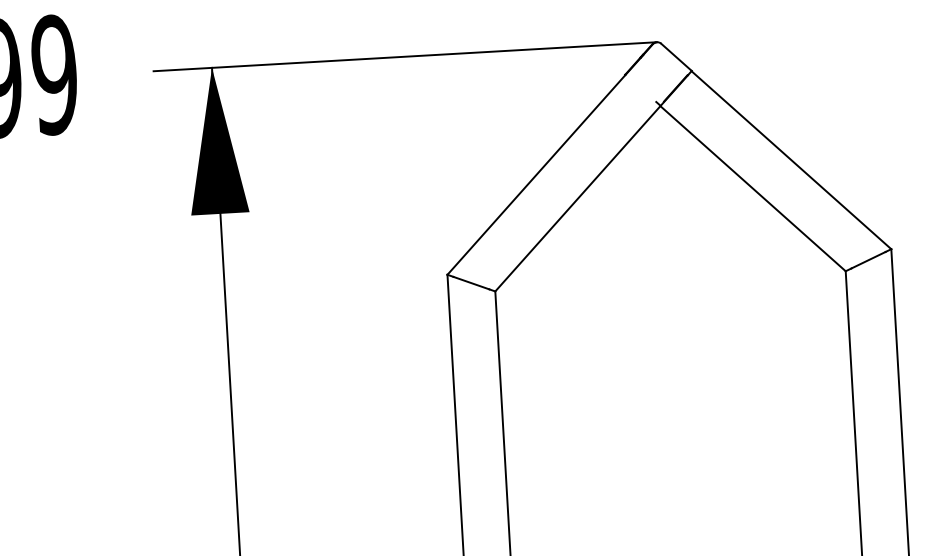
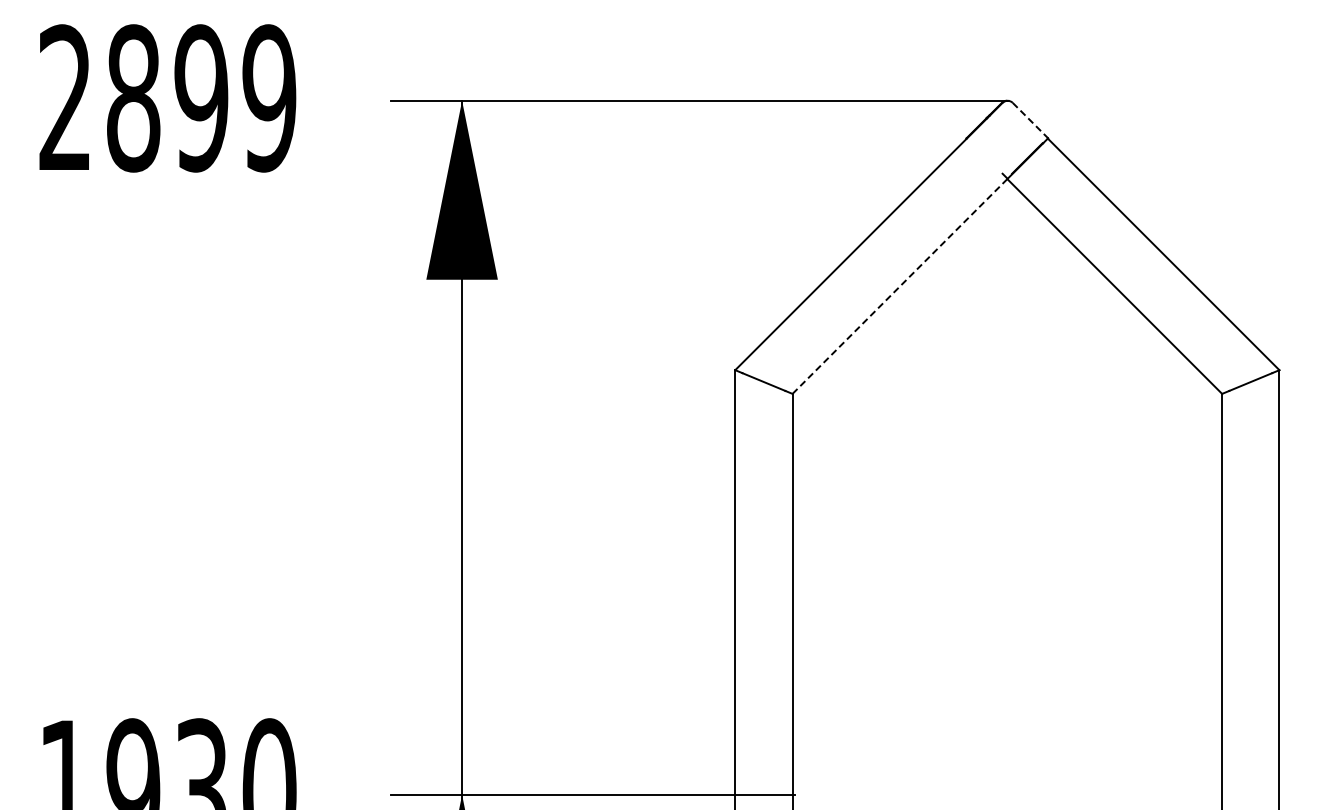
line: (676, 57) -> (1030, 120), solid -> dashed
line: (577, 198) -> (899, 286), solid -> dashed

